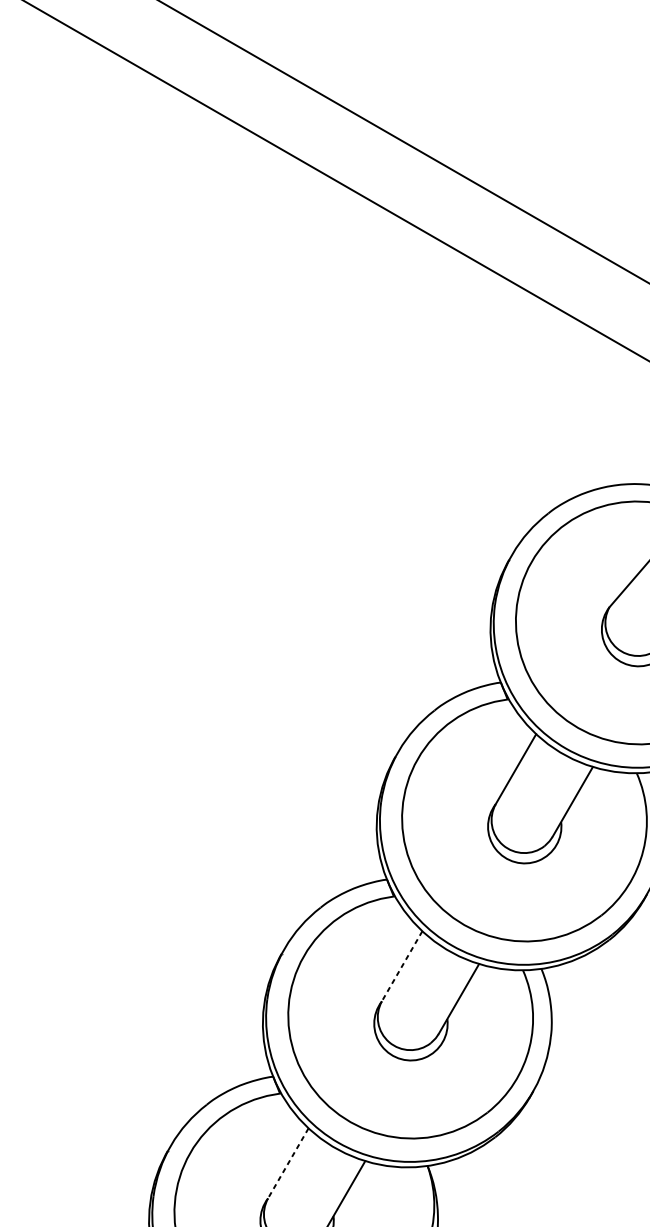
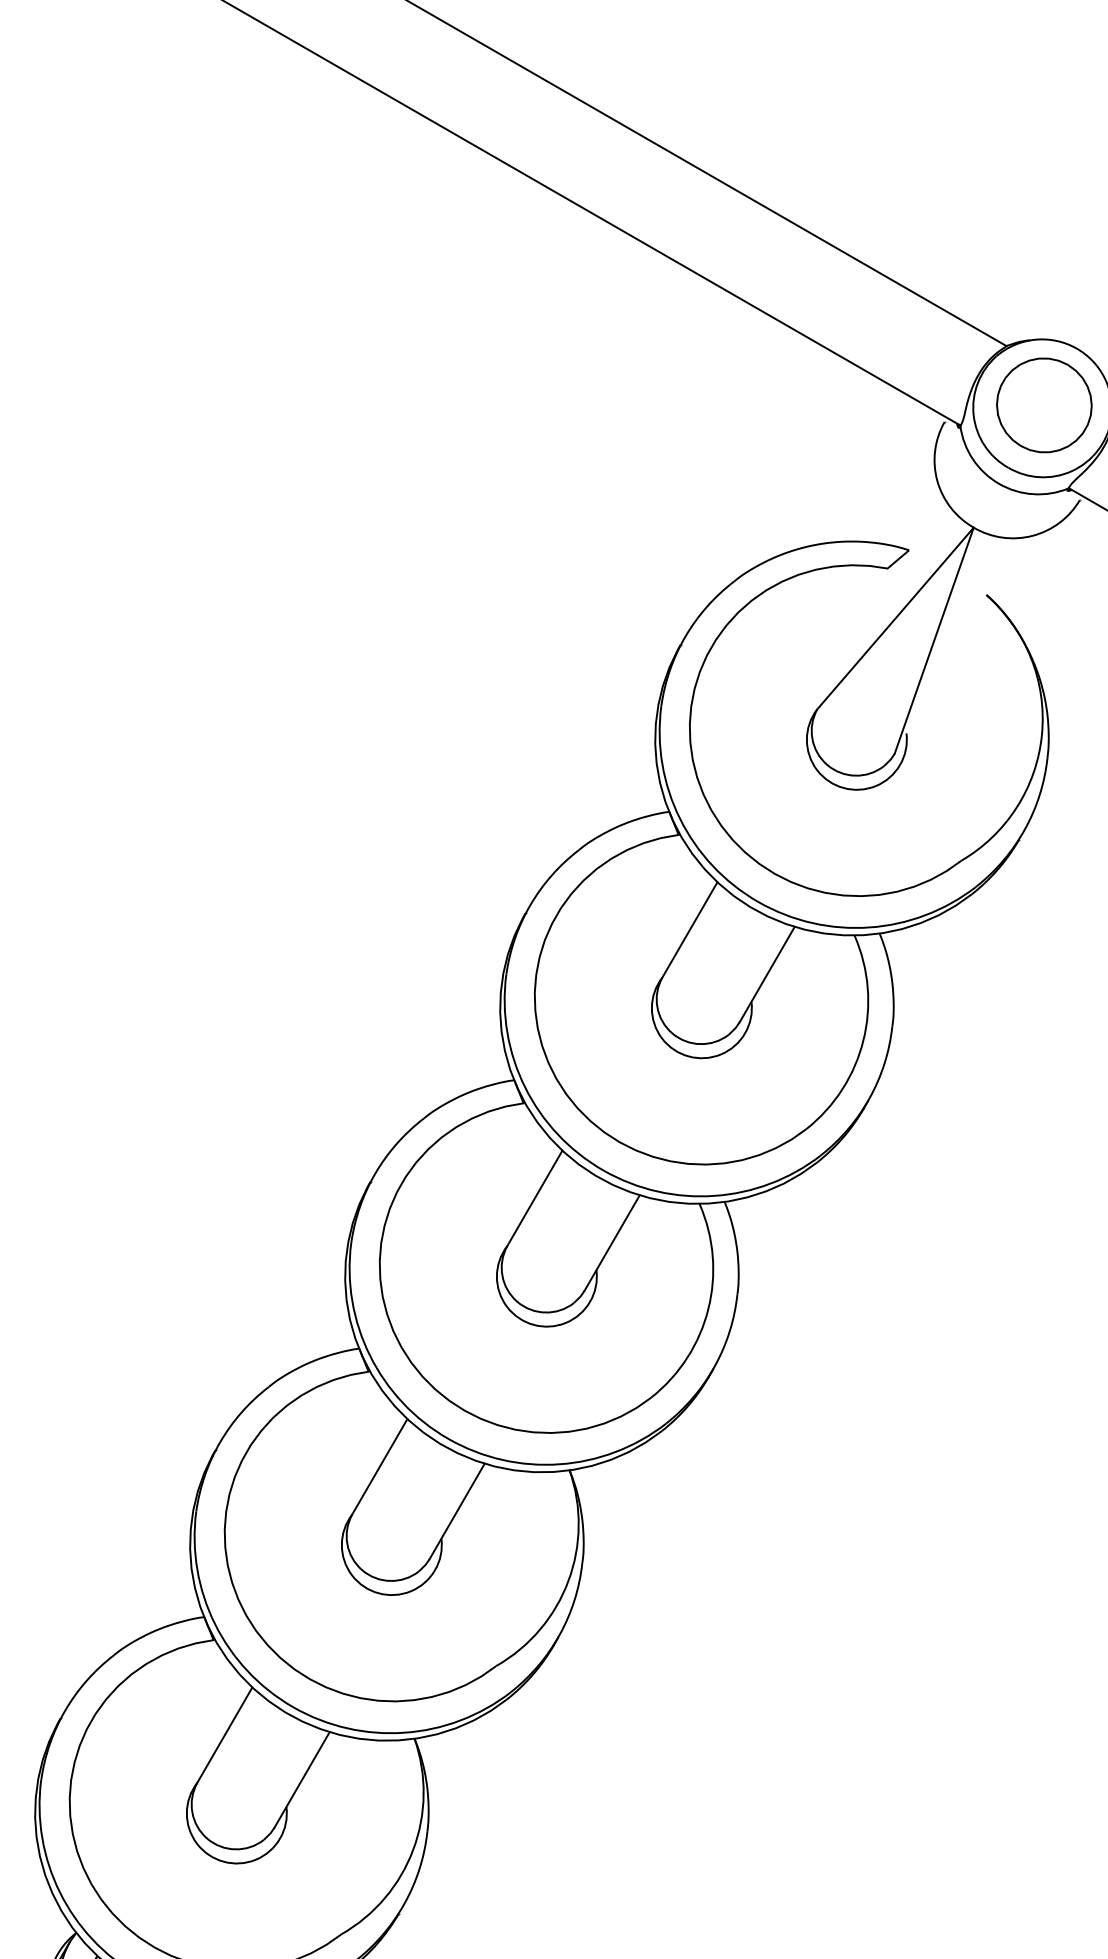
line: (401, 966) -> (534, 1198), dashed -> solid
line: (288, 1163) -> (379, 1467), dashed -> solid

